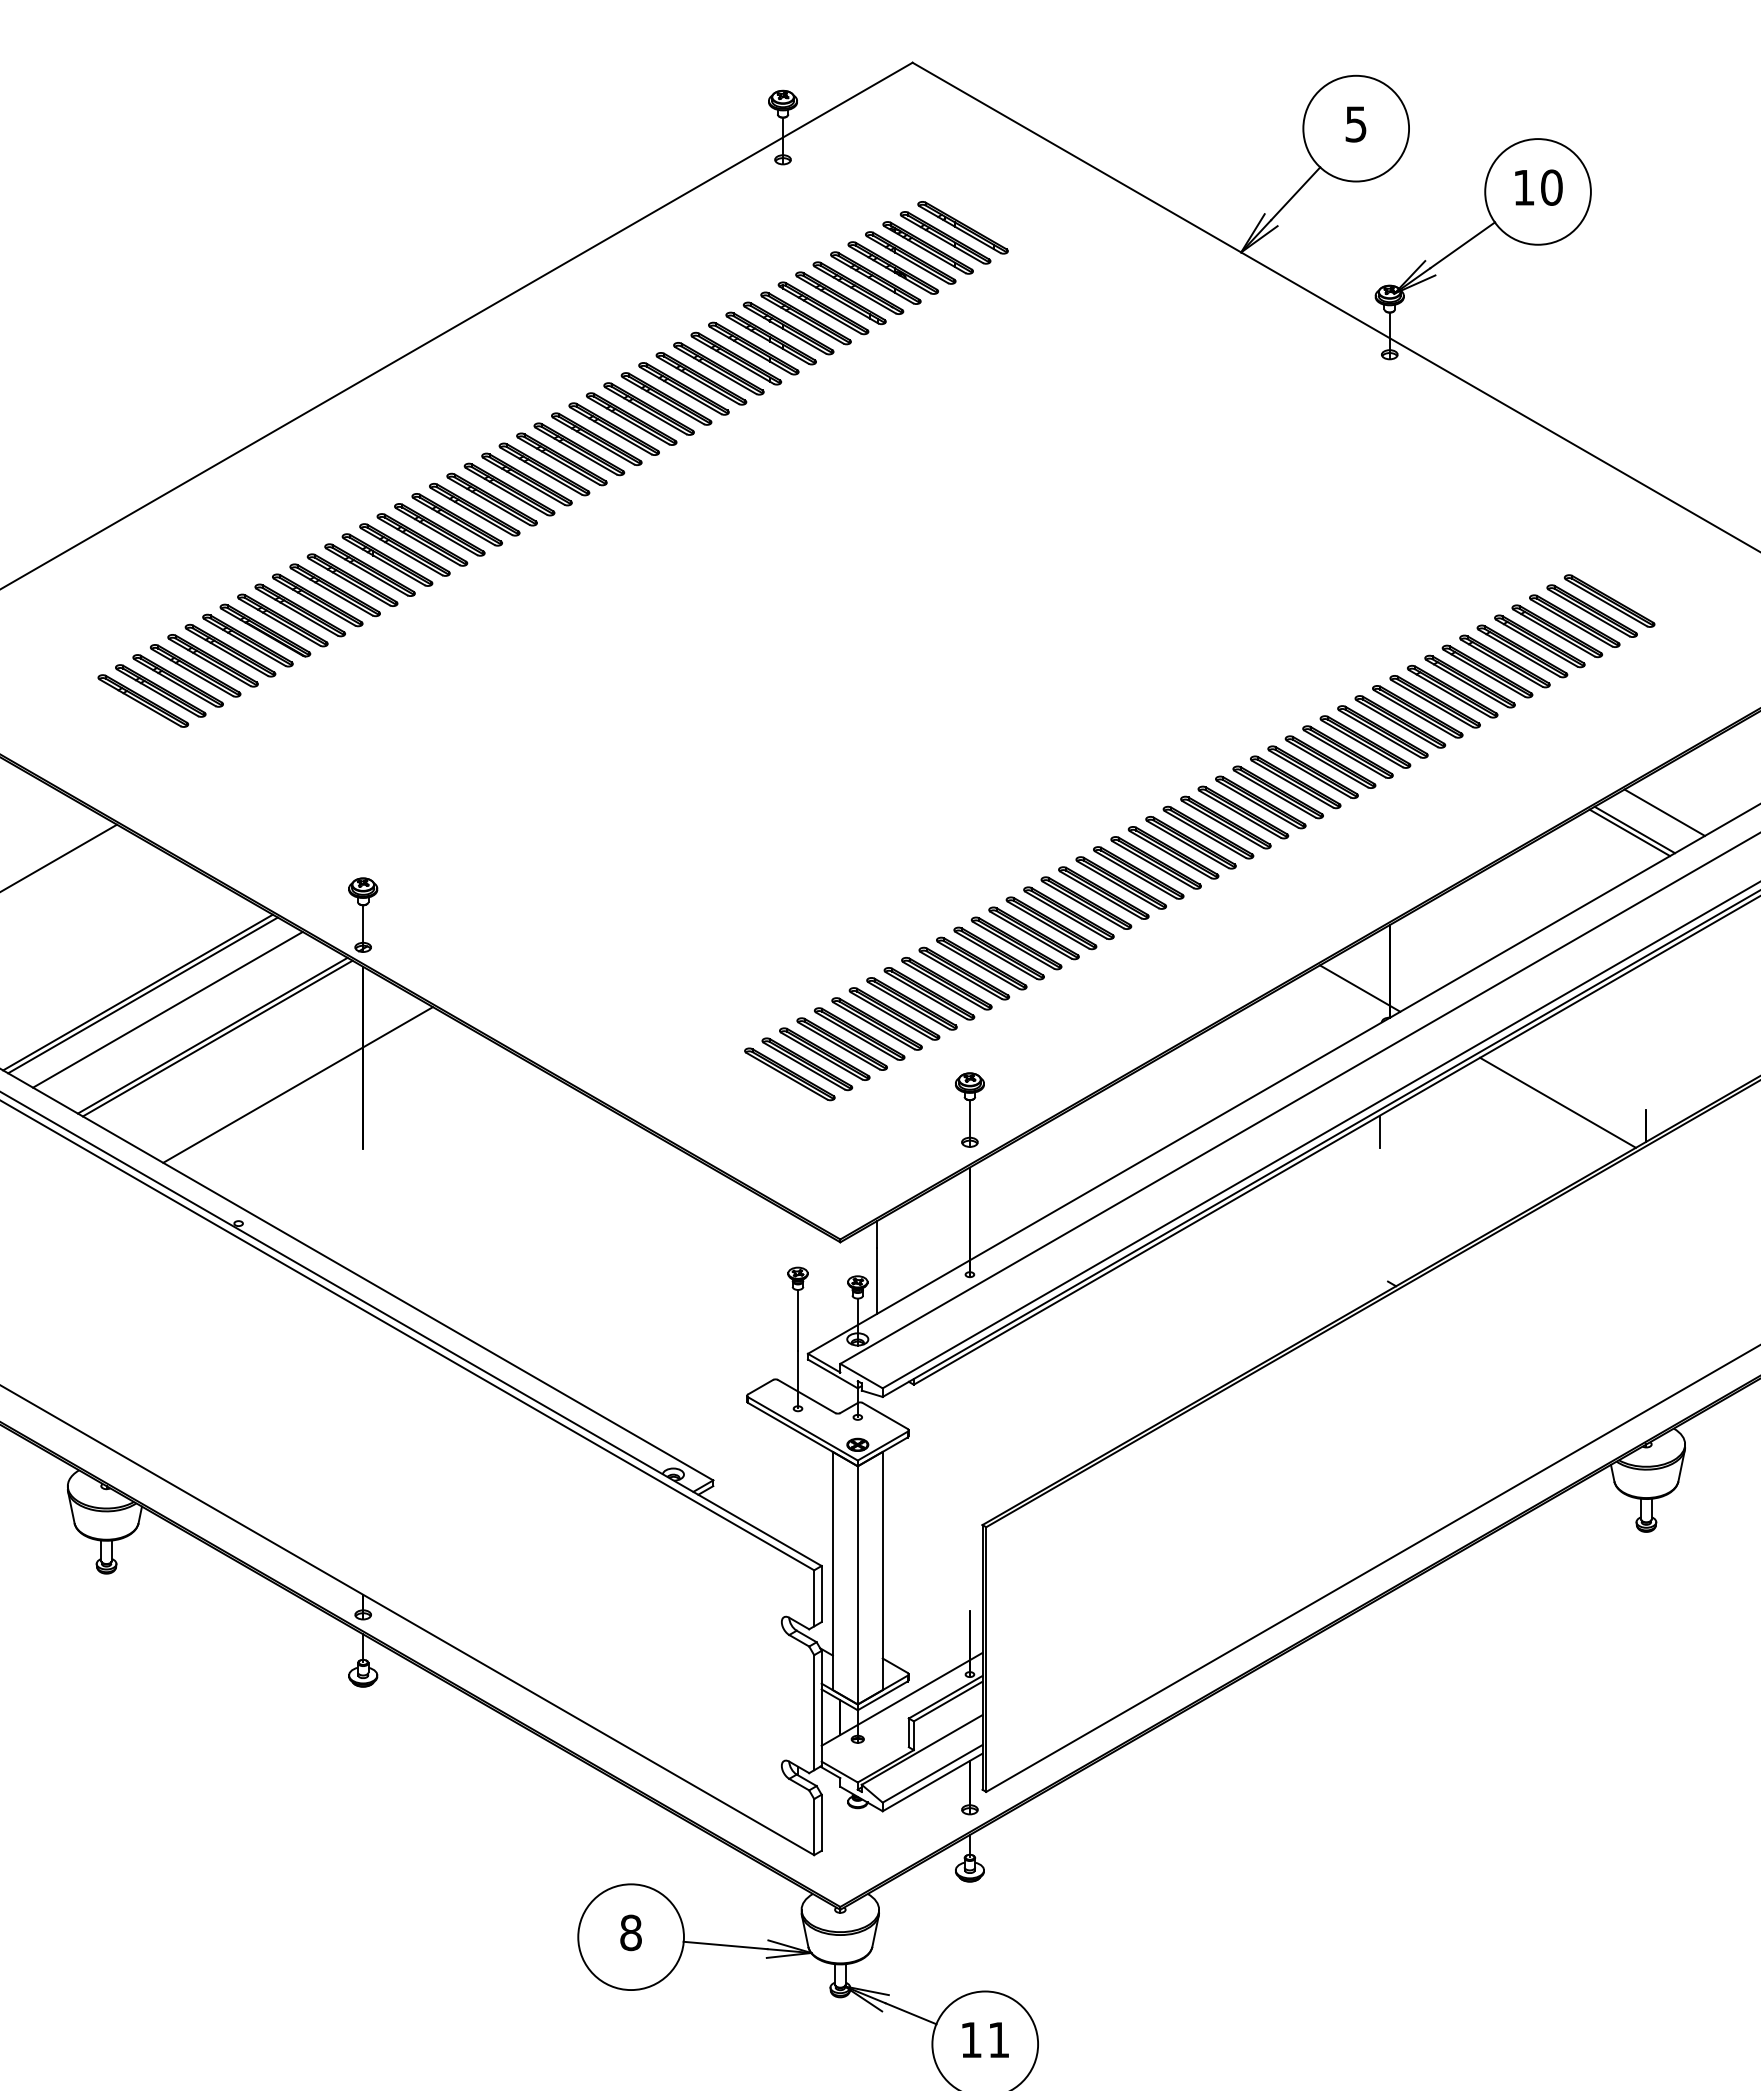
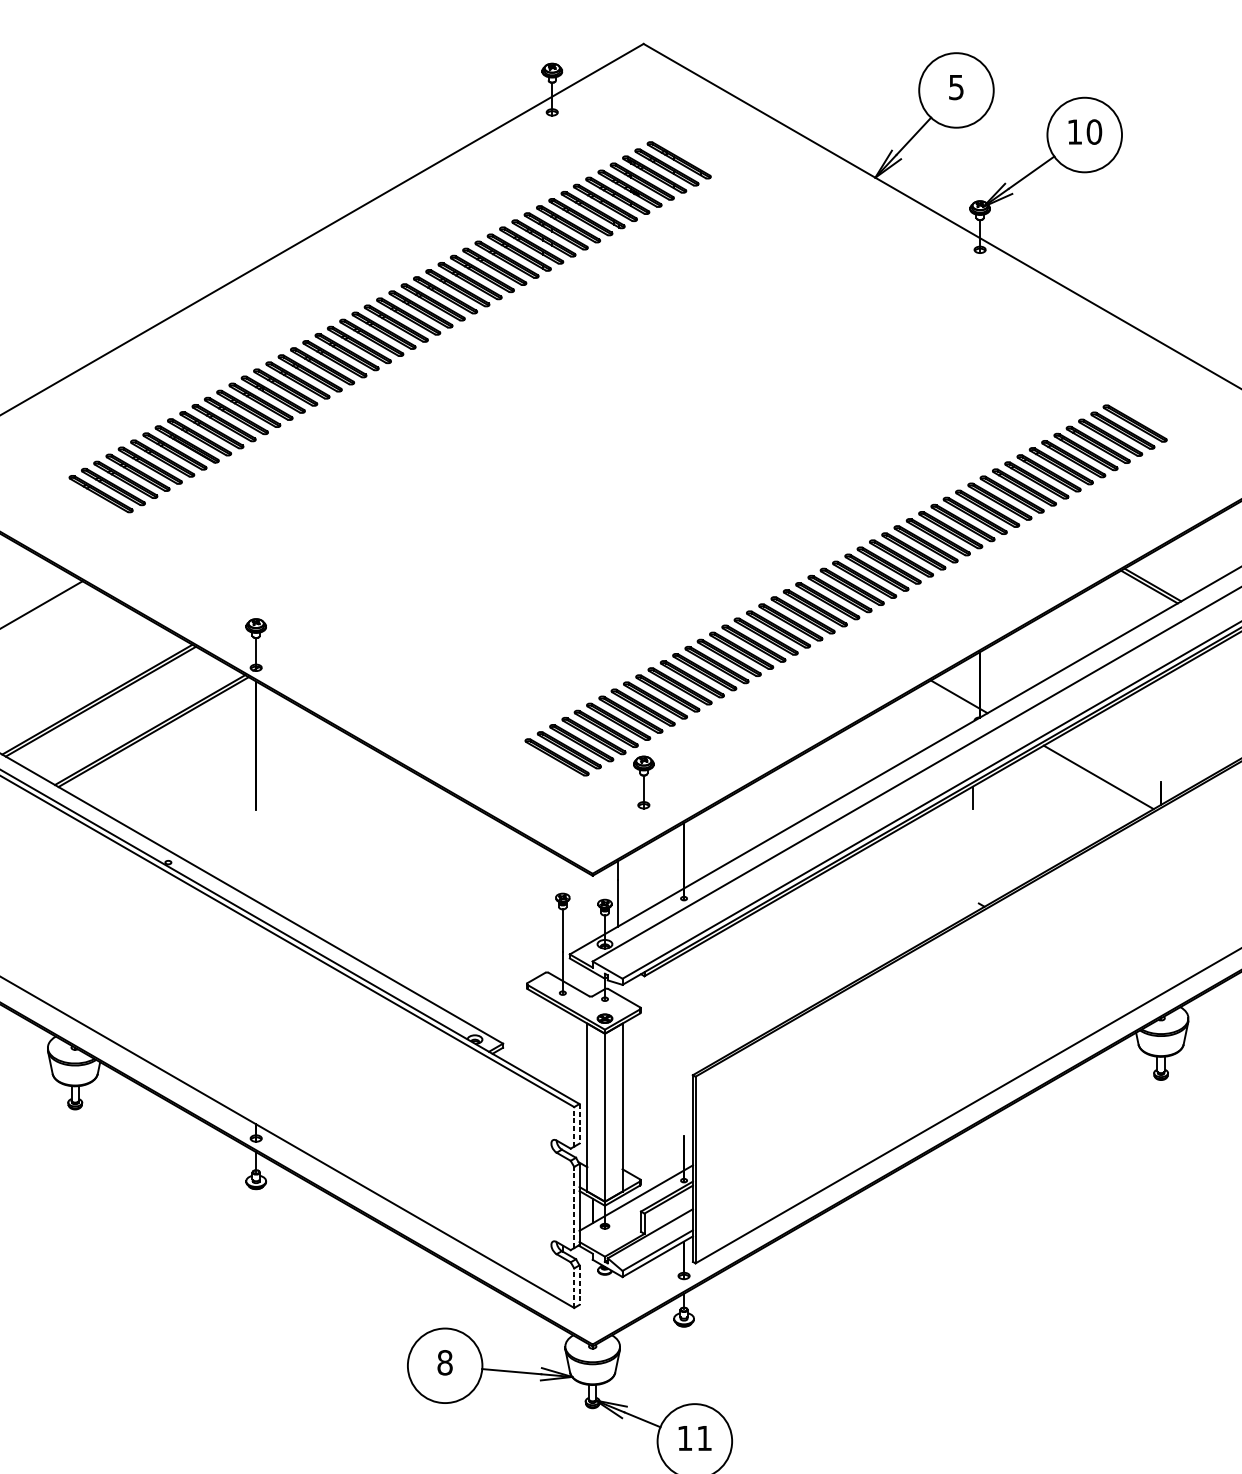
line: (1664, 812) -> (1173, 572), removed
line: (167, 1009) -> (118, 711), removed
line: (297, 1084) -> (209, 764), removed
part: (969, 1109) -> (643, 782), moved
line: (821, 1594) -> (579, 1124), solid -> dashed
line: (814, 1597) -> (574, 1126), solid -> dashed
line: (814, 1712) -> (574, 1207), solid -> dashed
line: (821, 1823) -> (579, 1285), solid -> dashed
line: (814, 1826) -> (574, 1287), solid -> dashed

